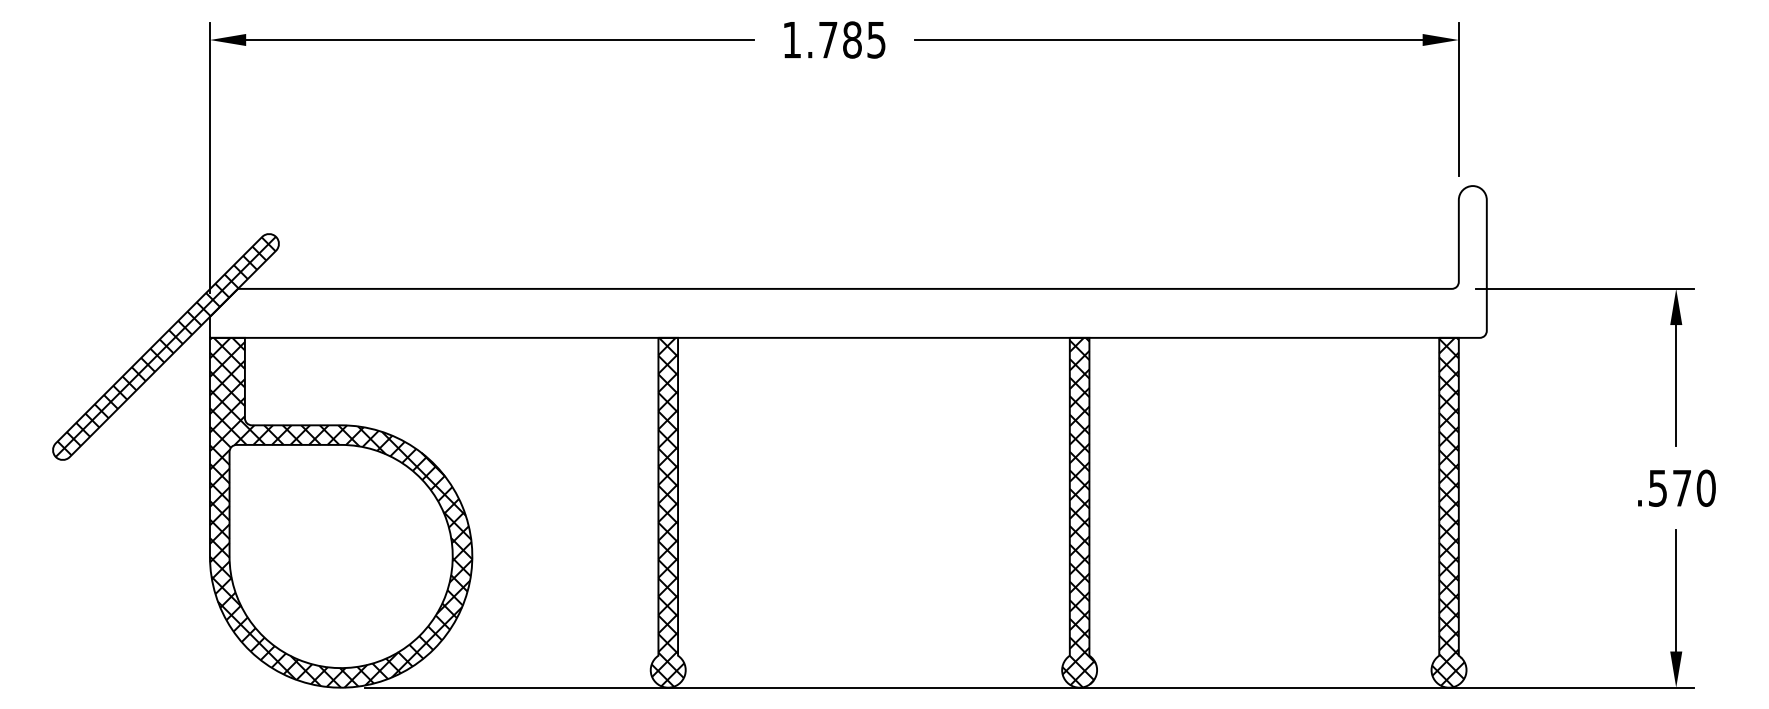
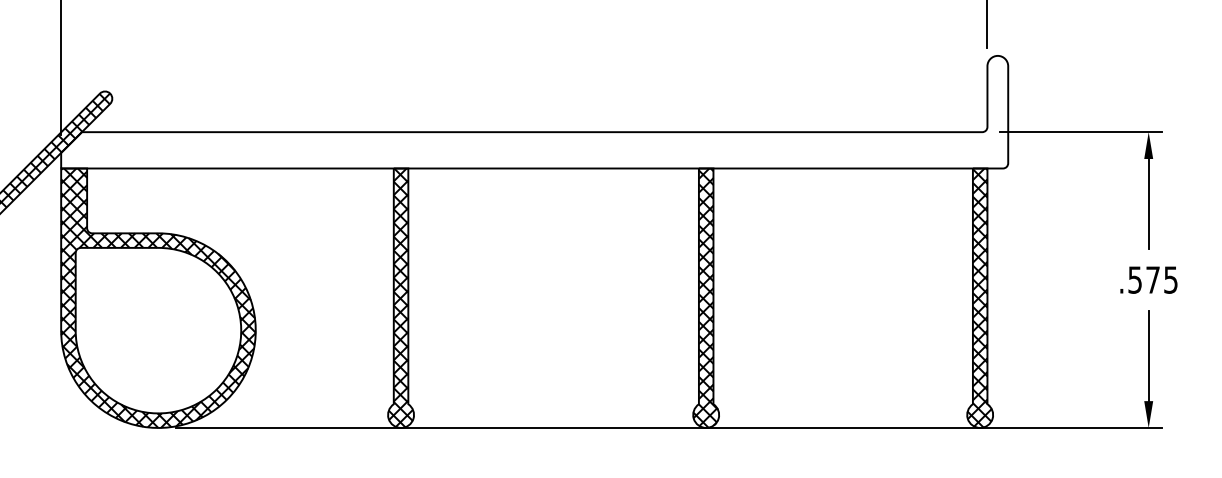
text: (1705, 487) -> (1170, 279), .570 -> .575

